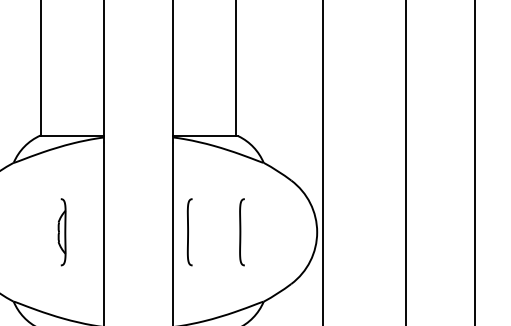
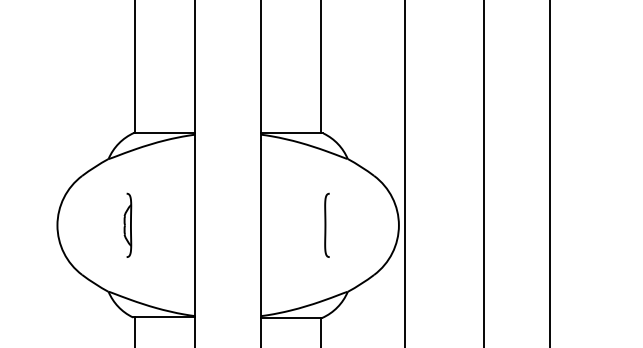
part: (61, 231) -> (127, 224), moved
curve: (189, 231) -> (276, 224), removed

